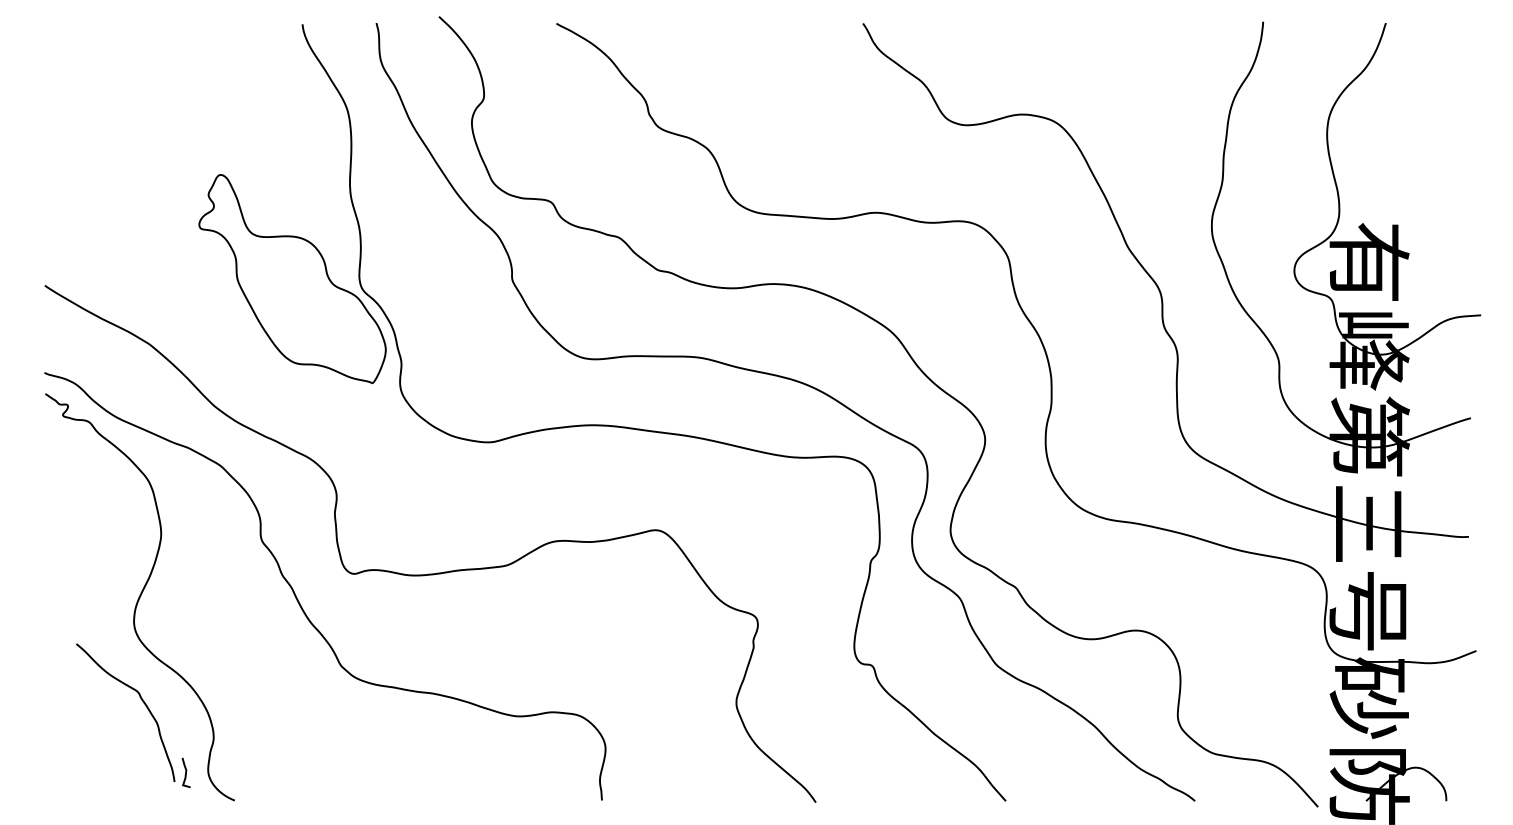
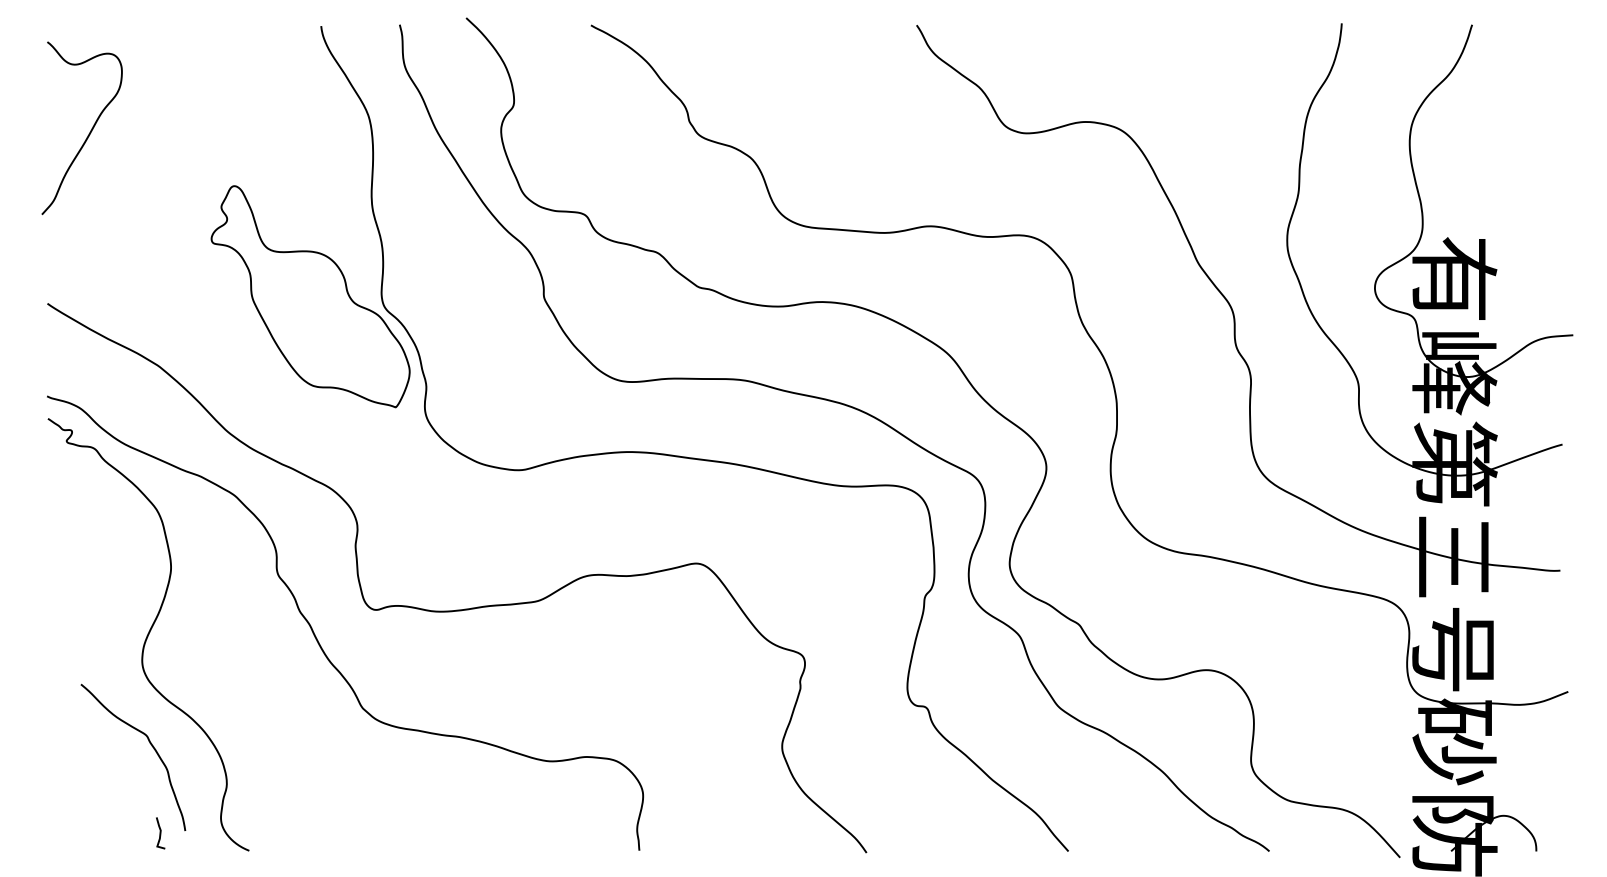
curve: (84, 124) -> (89, 132), added
curve: (186, 773) -> (160, 833), moved

